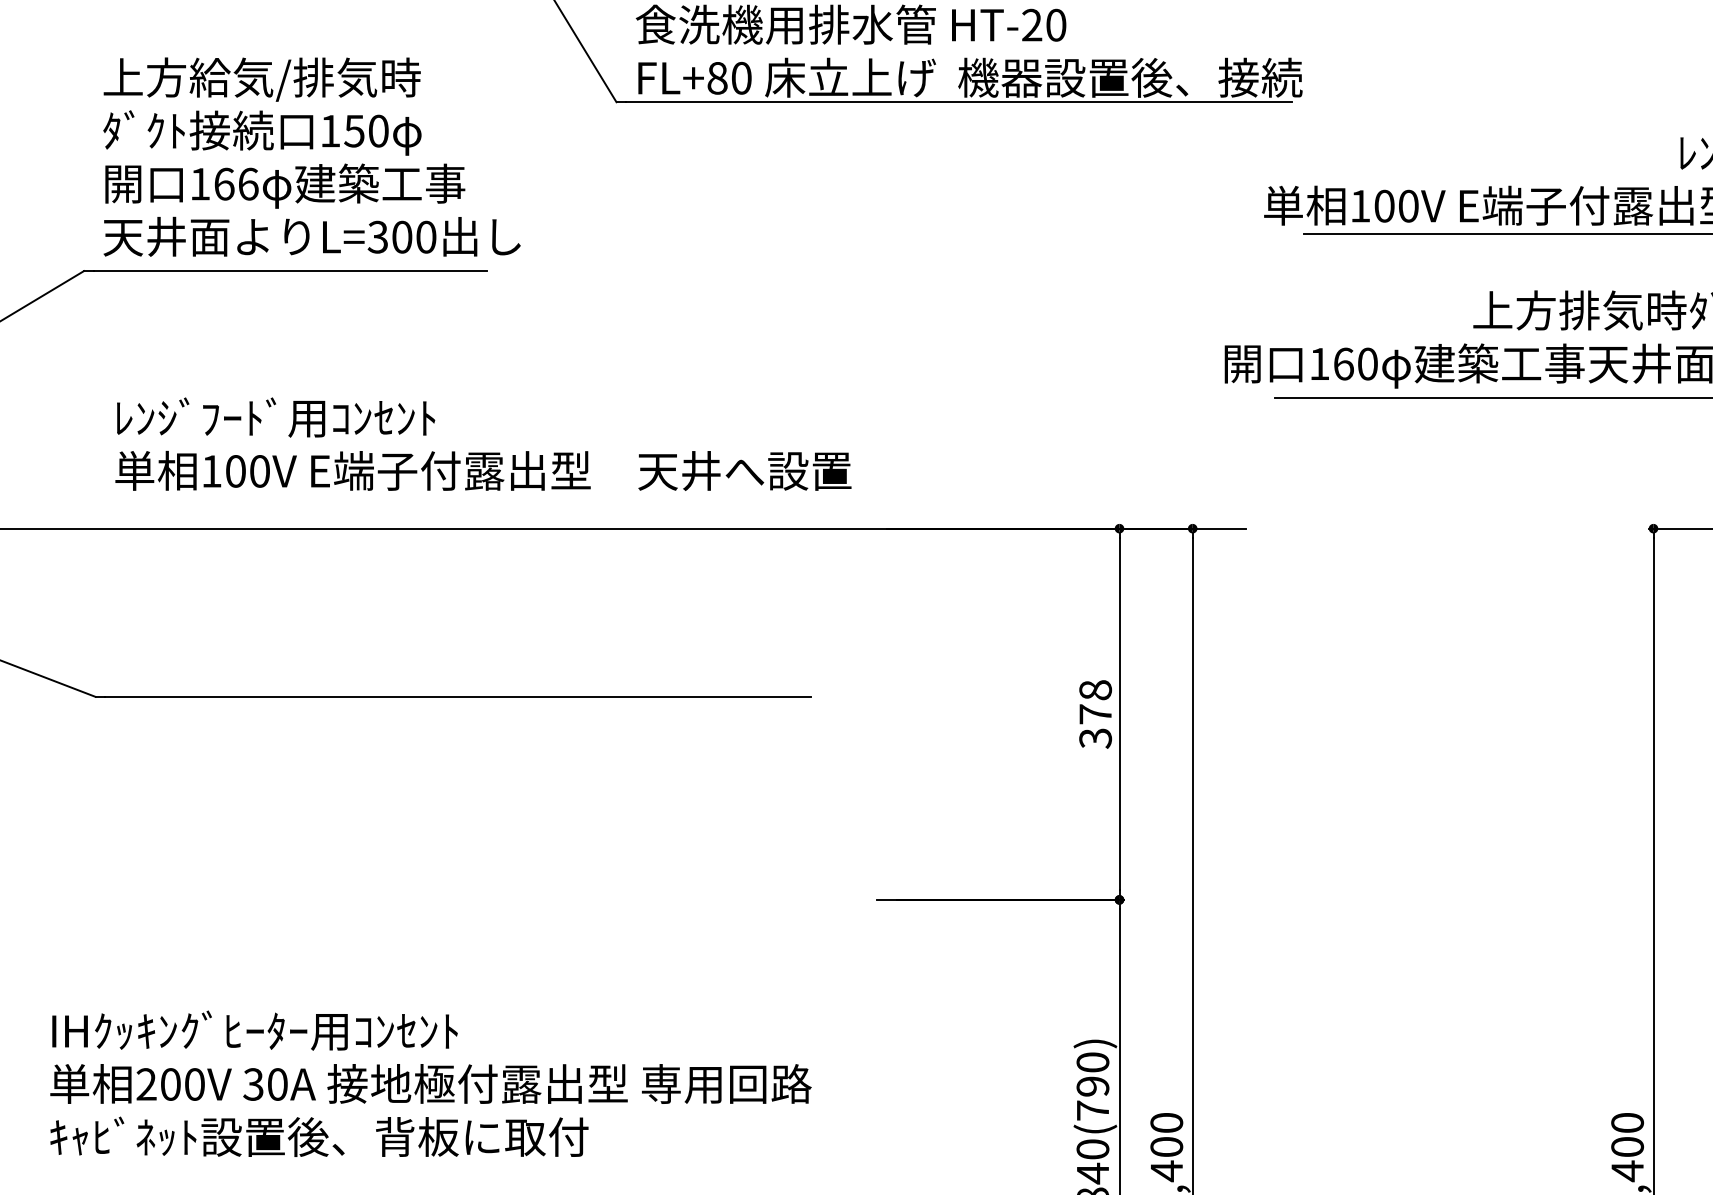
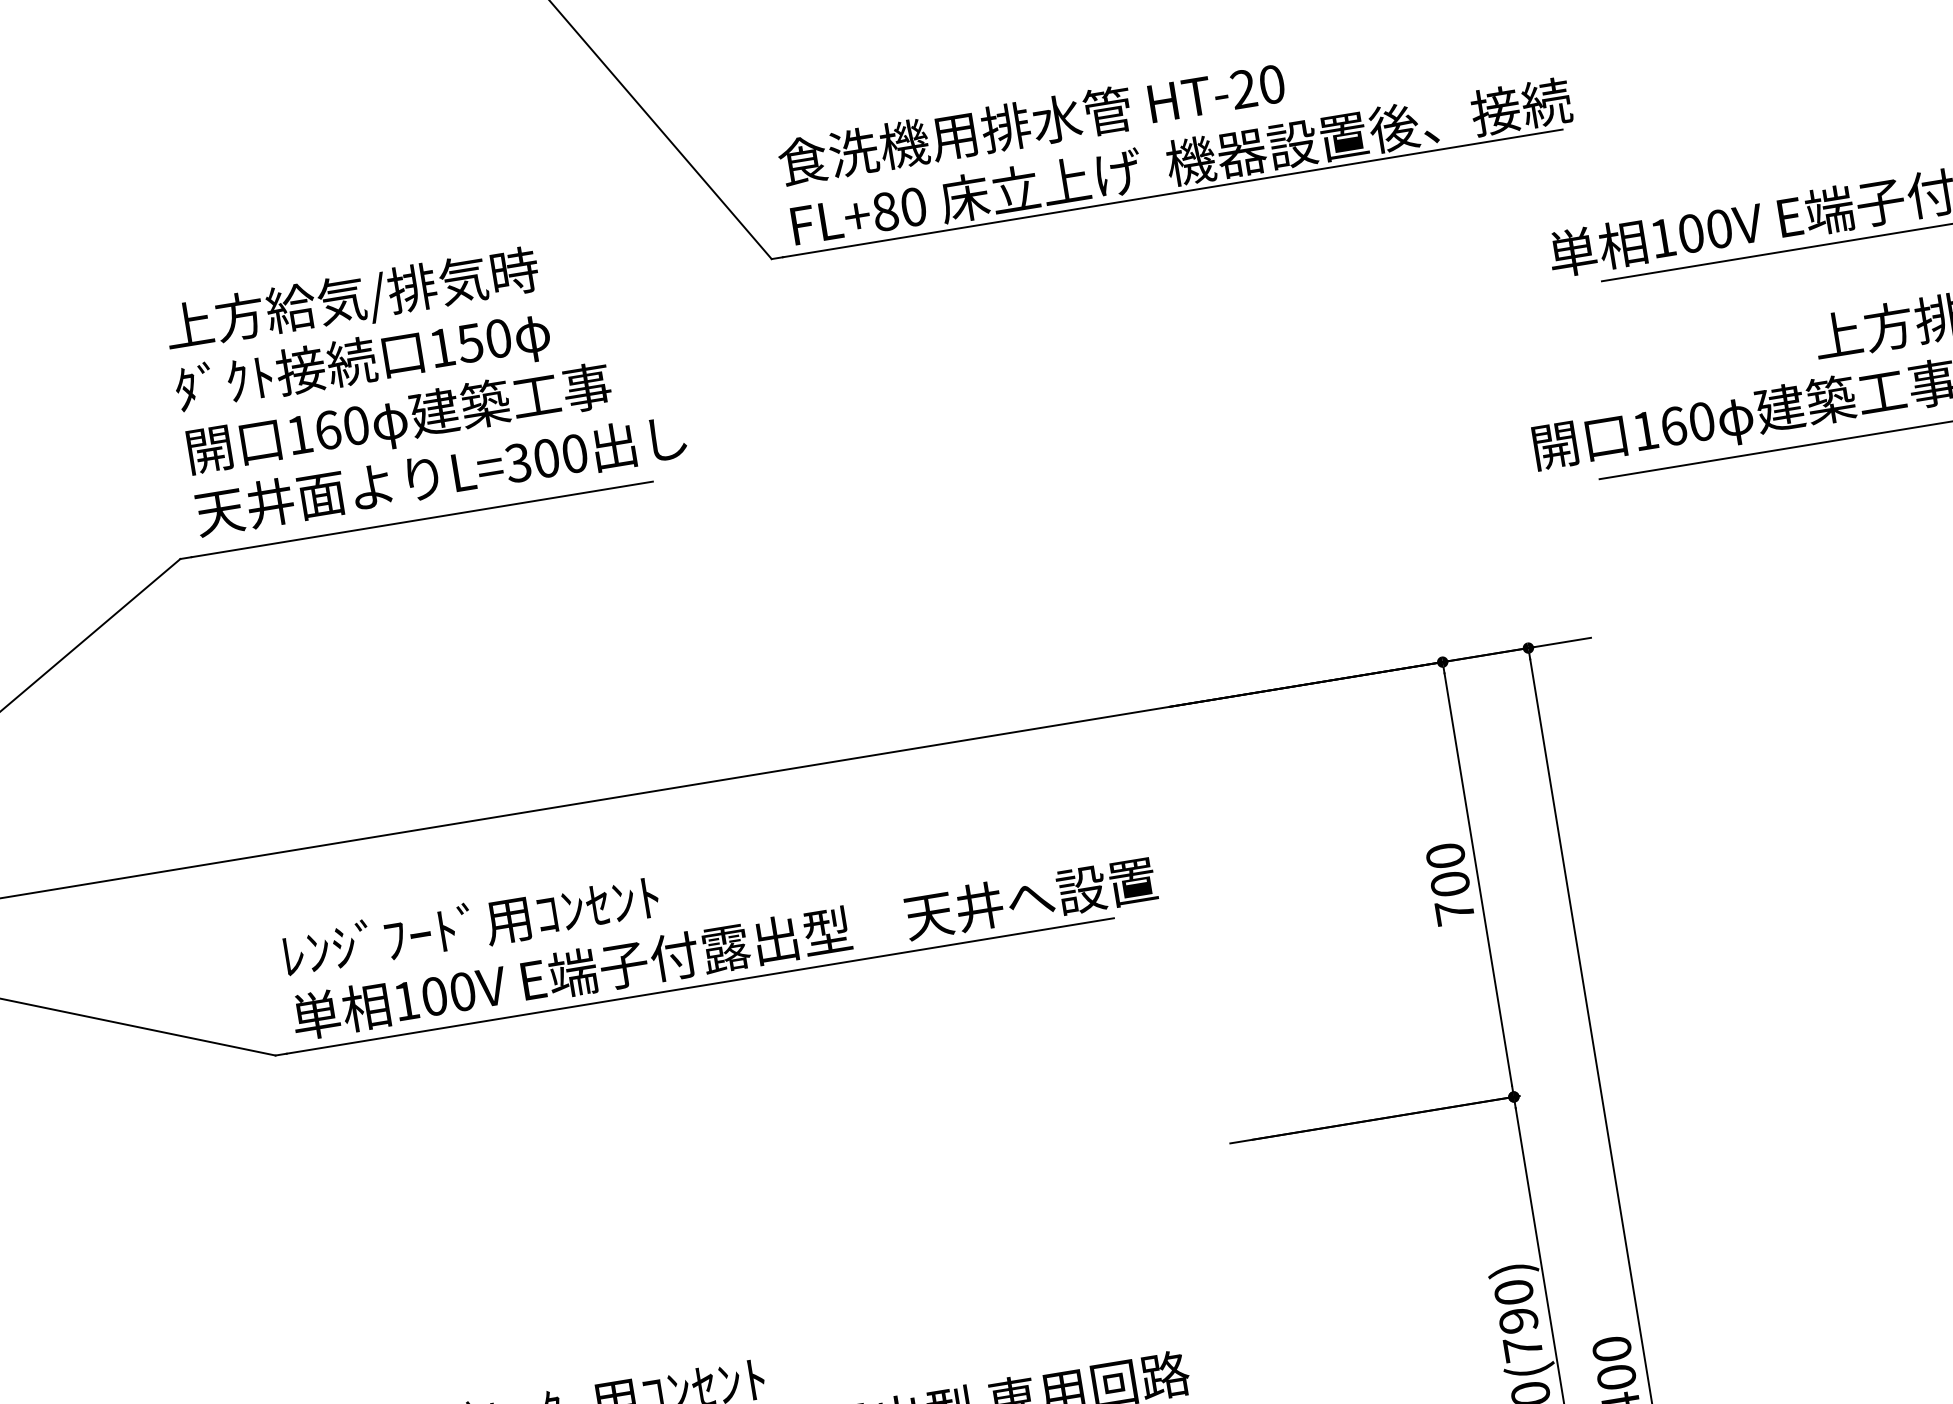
text: (248, 183) -> (356, 424), 166 -> 160
text: (483, 443) -> (719, 916), moved
text: (1095, 714) -> (1450, 884), 378 -> 700

